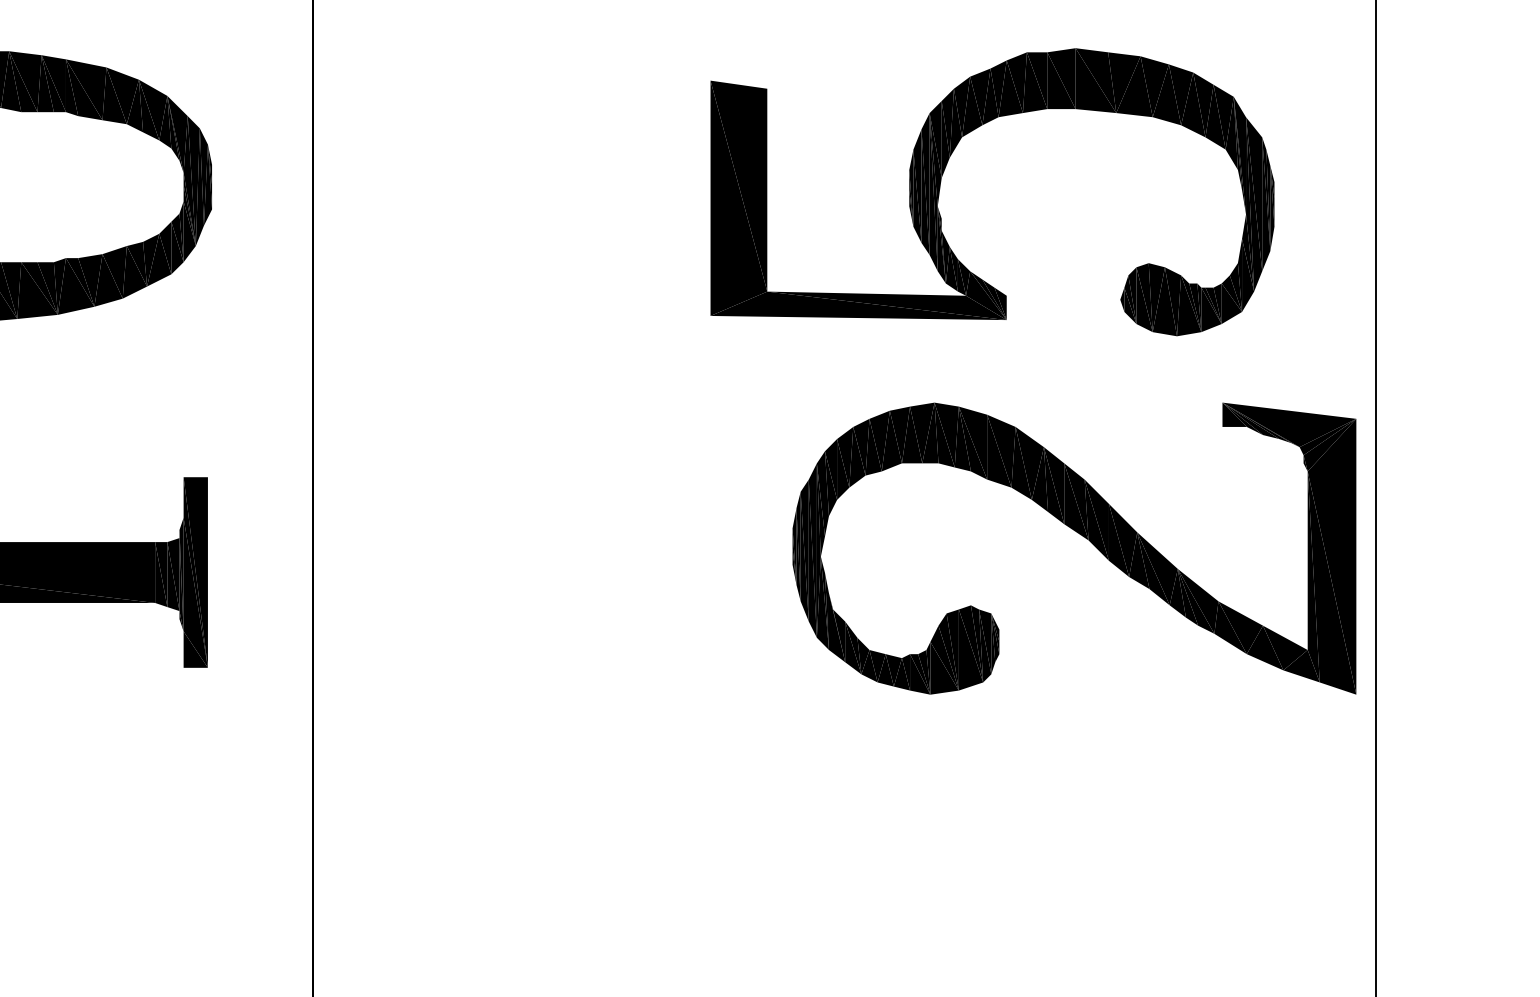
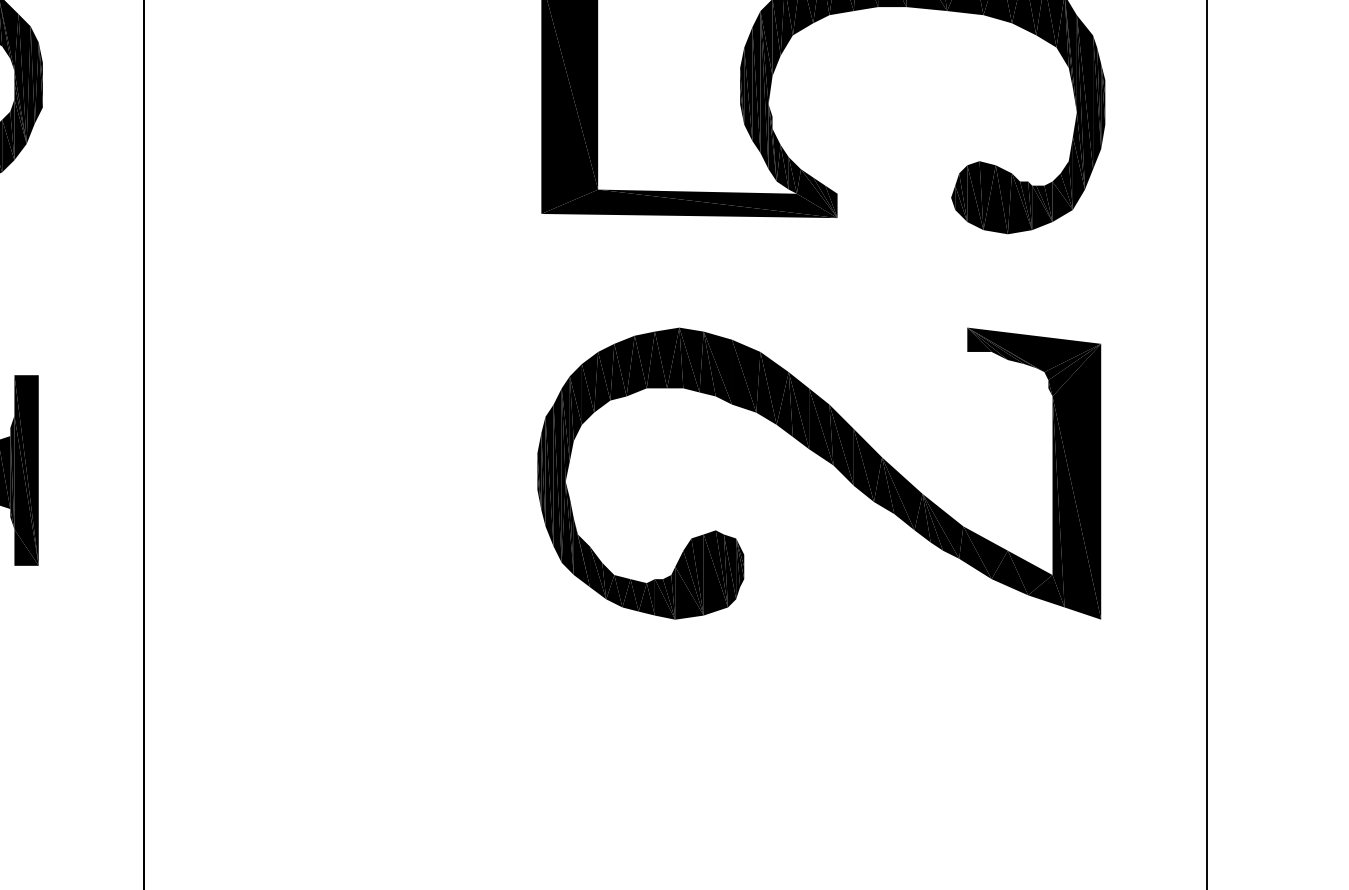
part: (1083, 537) -> (828, 462), moved

